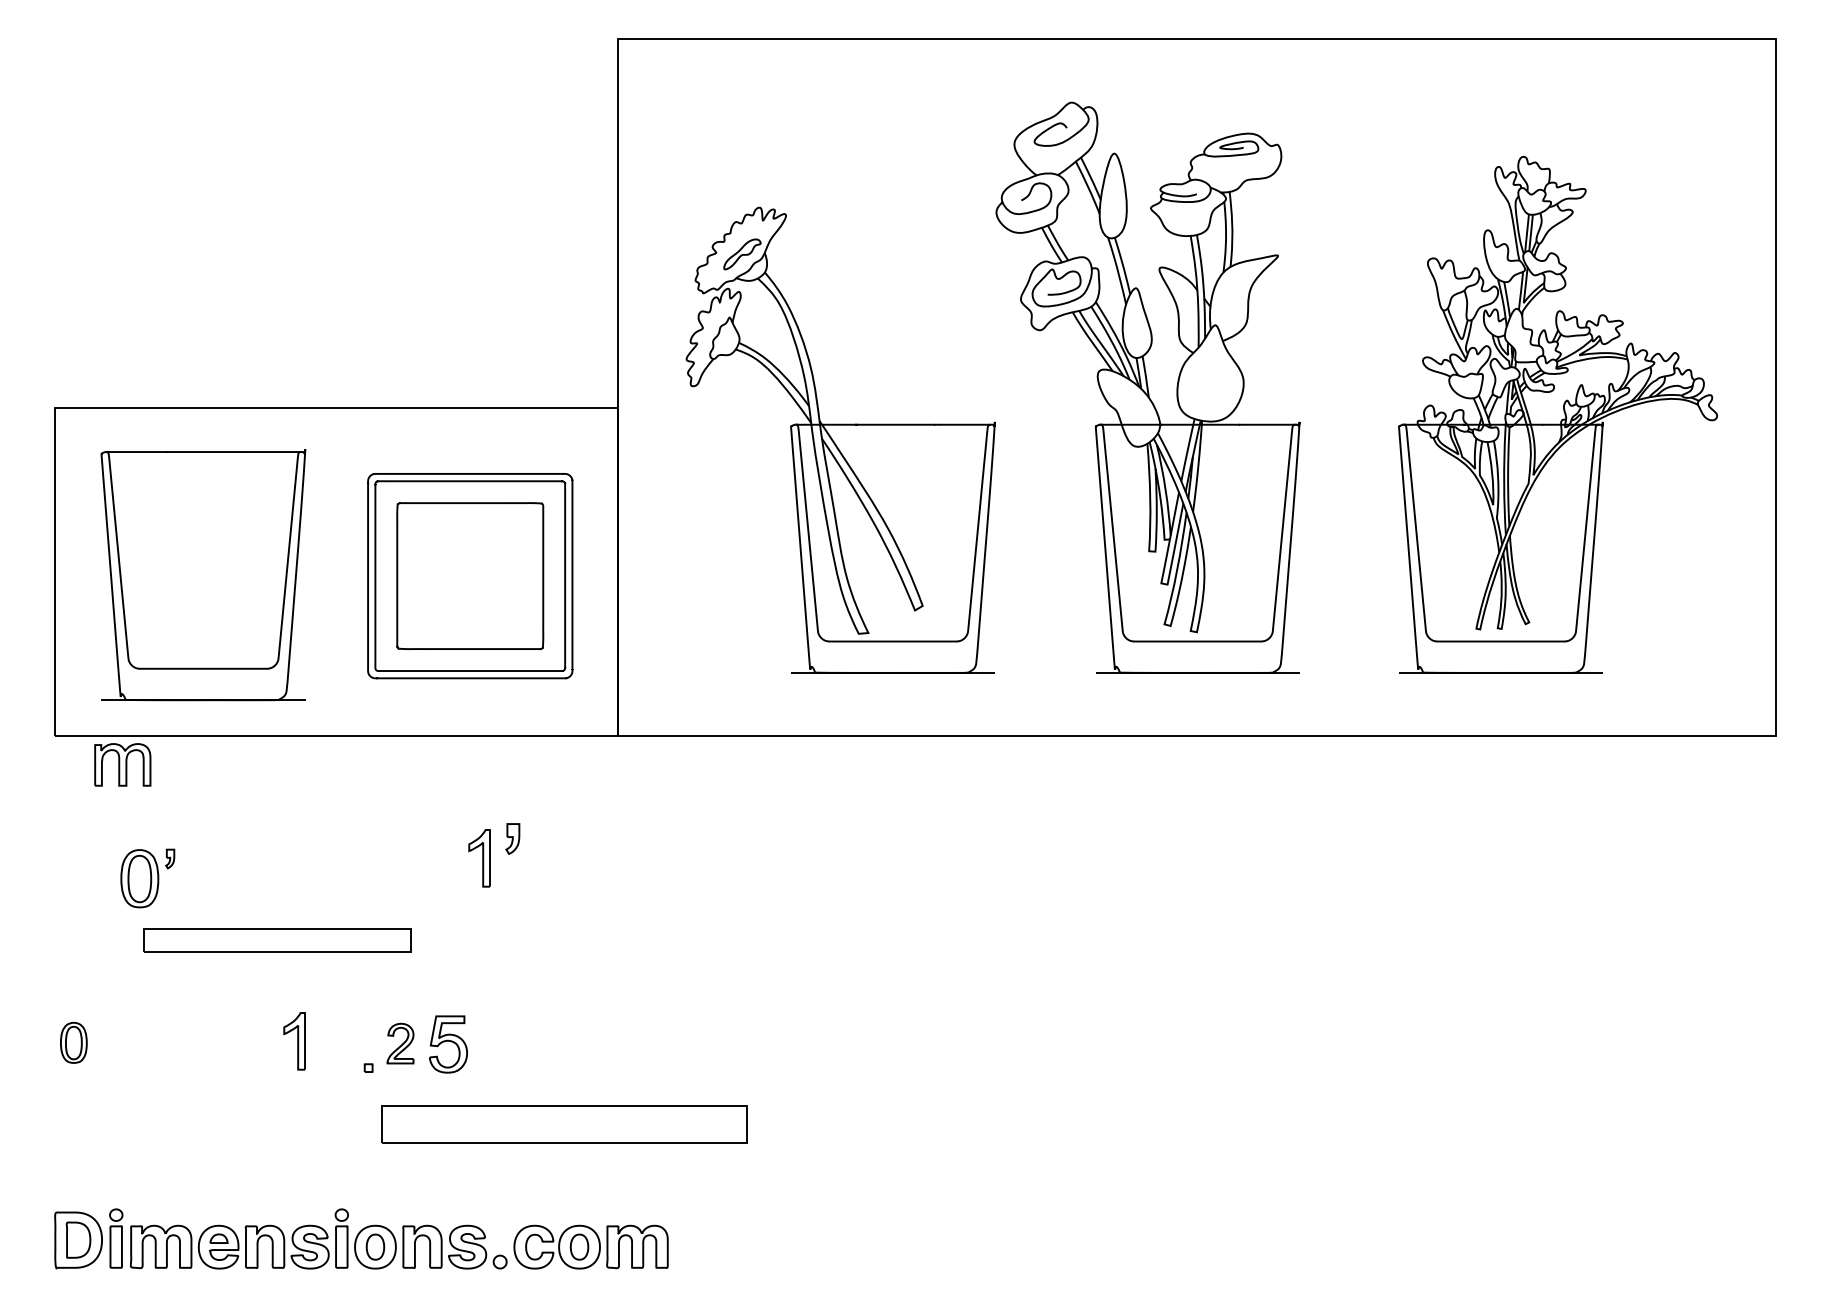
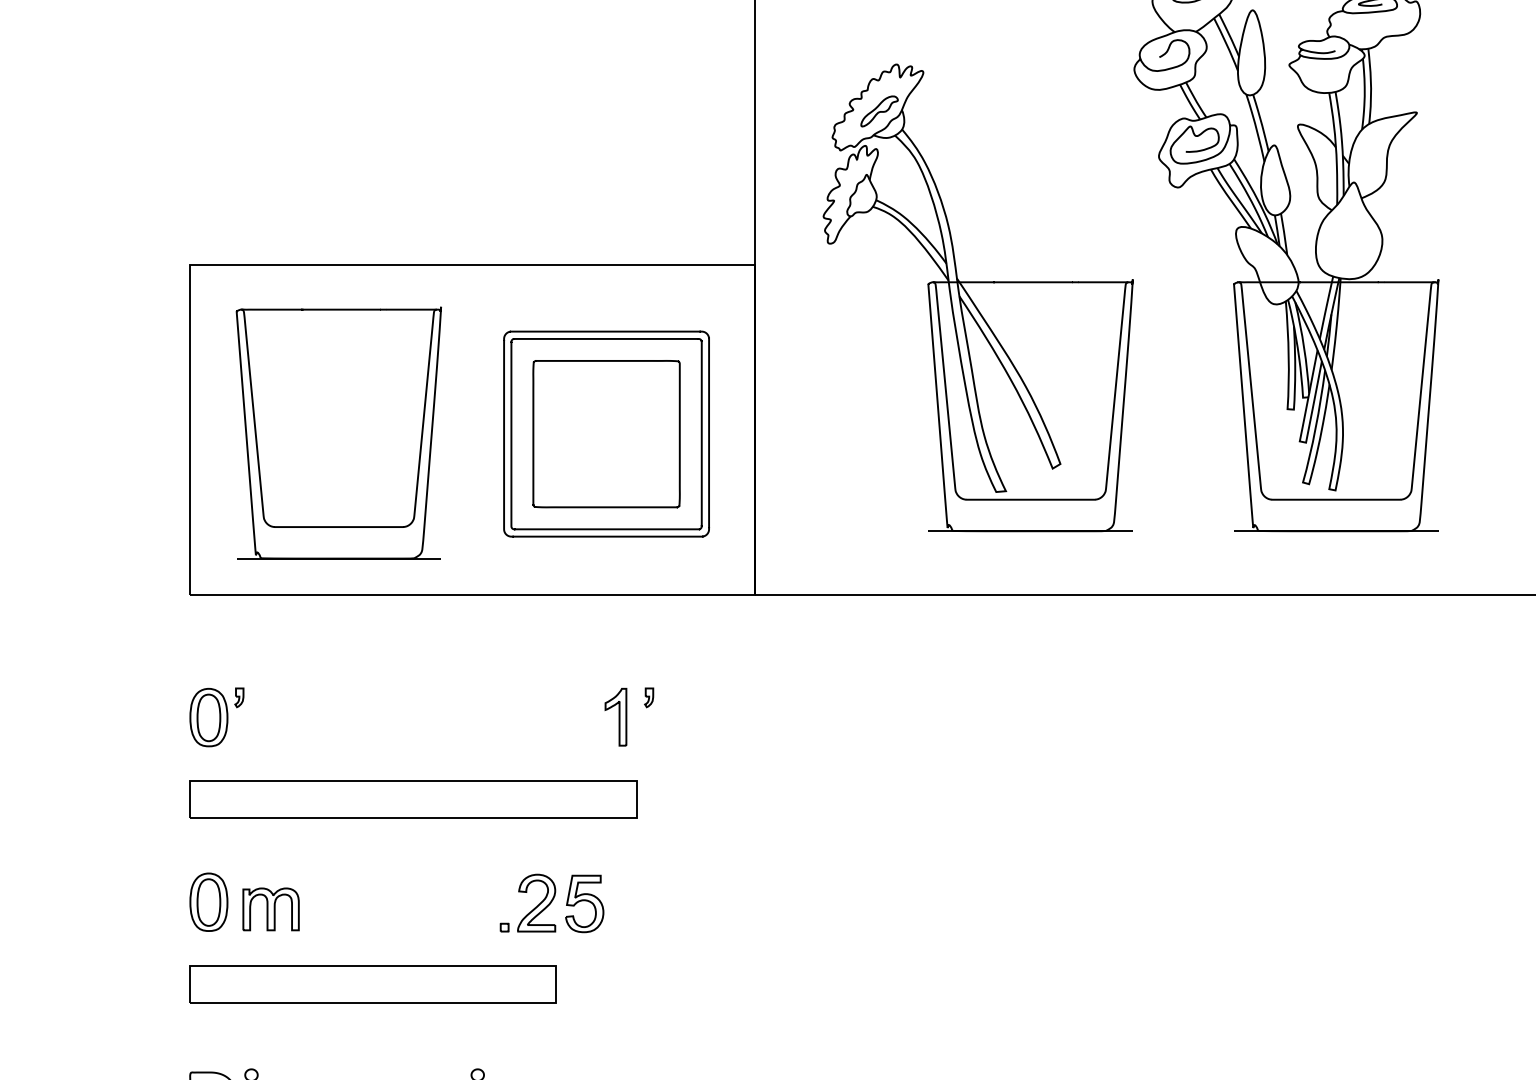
part: (122, 764) -> (270, 908), moved
part: (512, 838) -> (648, 697), size x0.62
part: (147, 878) -> (216, 717), moved
part: (277, 940) -> (413, 799), size x1.67
part: (294, 1041) -> (430, 900), removed
part: (73, 1042) -> (208, 901), size x1.43
part: (400, 1043) -> (536, 902), size x1.43
part: (564, 1124) -> (373, 984), moved

